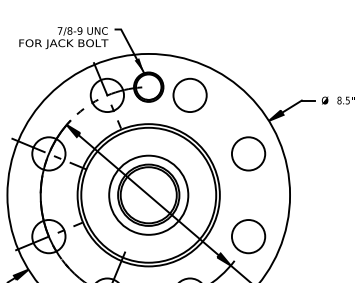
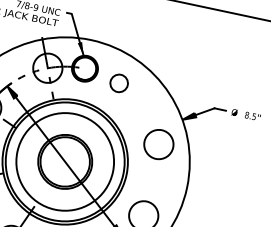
circle: (189, 95) -> (118, 83), size x0.6
circle: (148, 194) -> (65, 161), size x1.4

